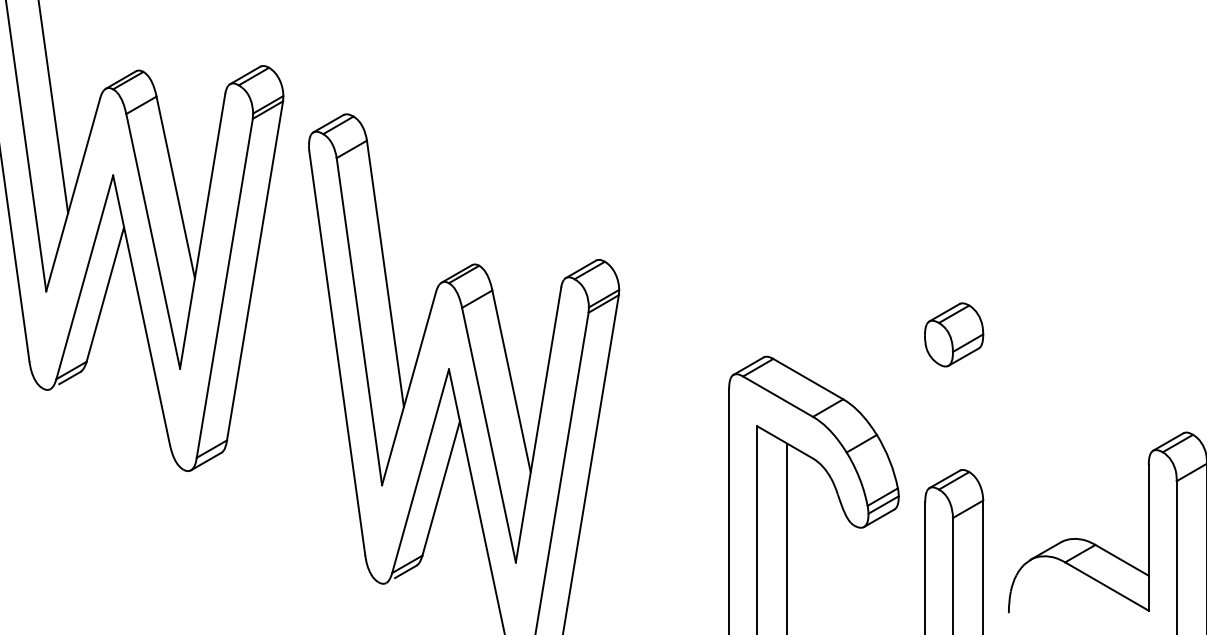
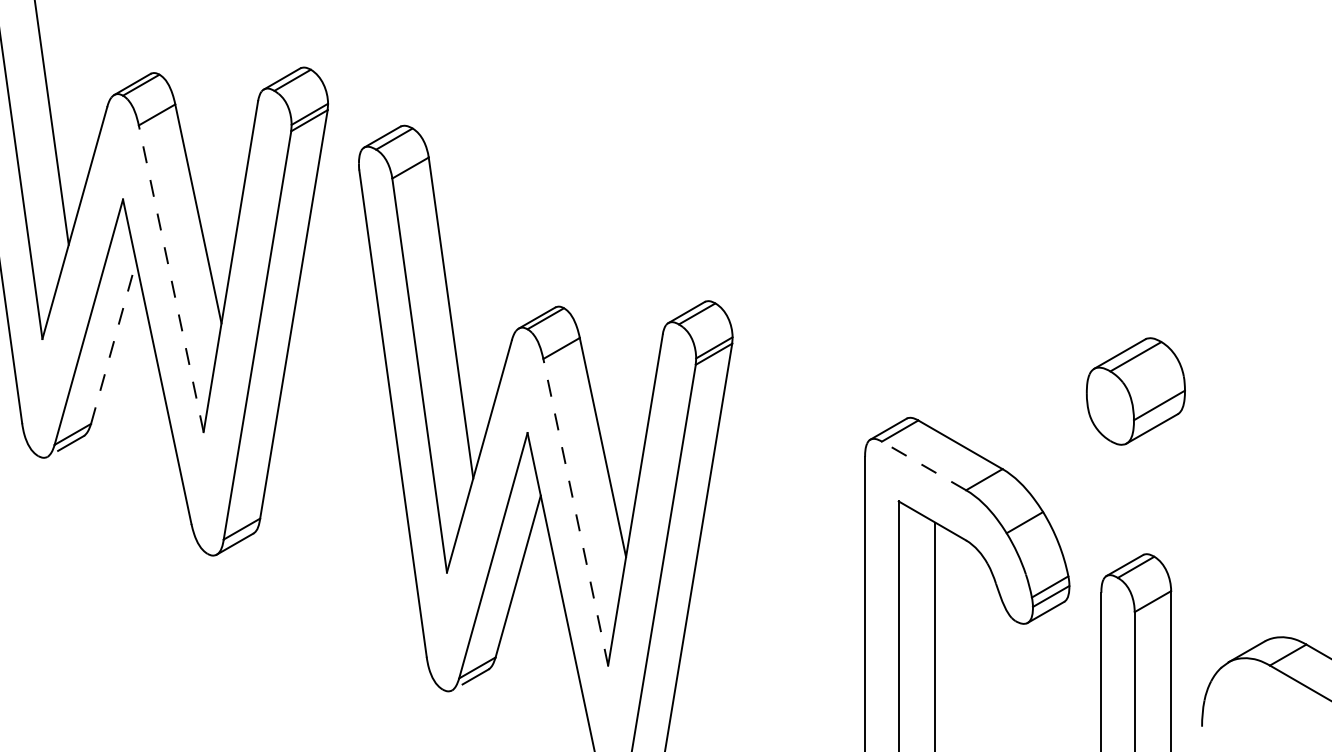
line: (153, 240) -> (171, 277), solid -> dashed
line: (105, 294) -> (113, 342), solid -> dashed
part: (954, 334) -> (1136, 391), size x1.4
line: (777, 396) -> (923, 465), solid -> dashed
line: (488, 434) -> (575, 511), solid -> dashed

